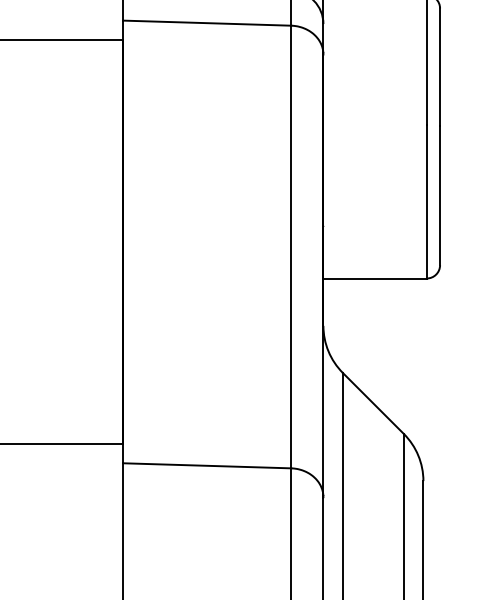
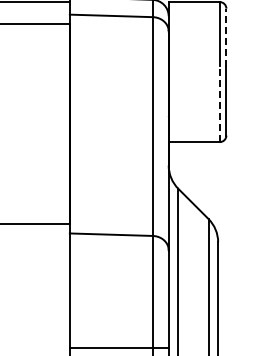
line: (440, 66) -> (226, 37), solid -> dashed
line: (426, 202) -> (219, 104), solid -> dashed

